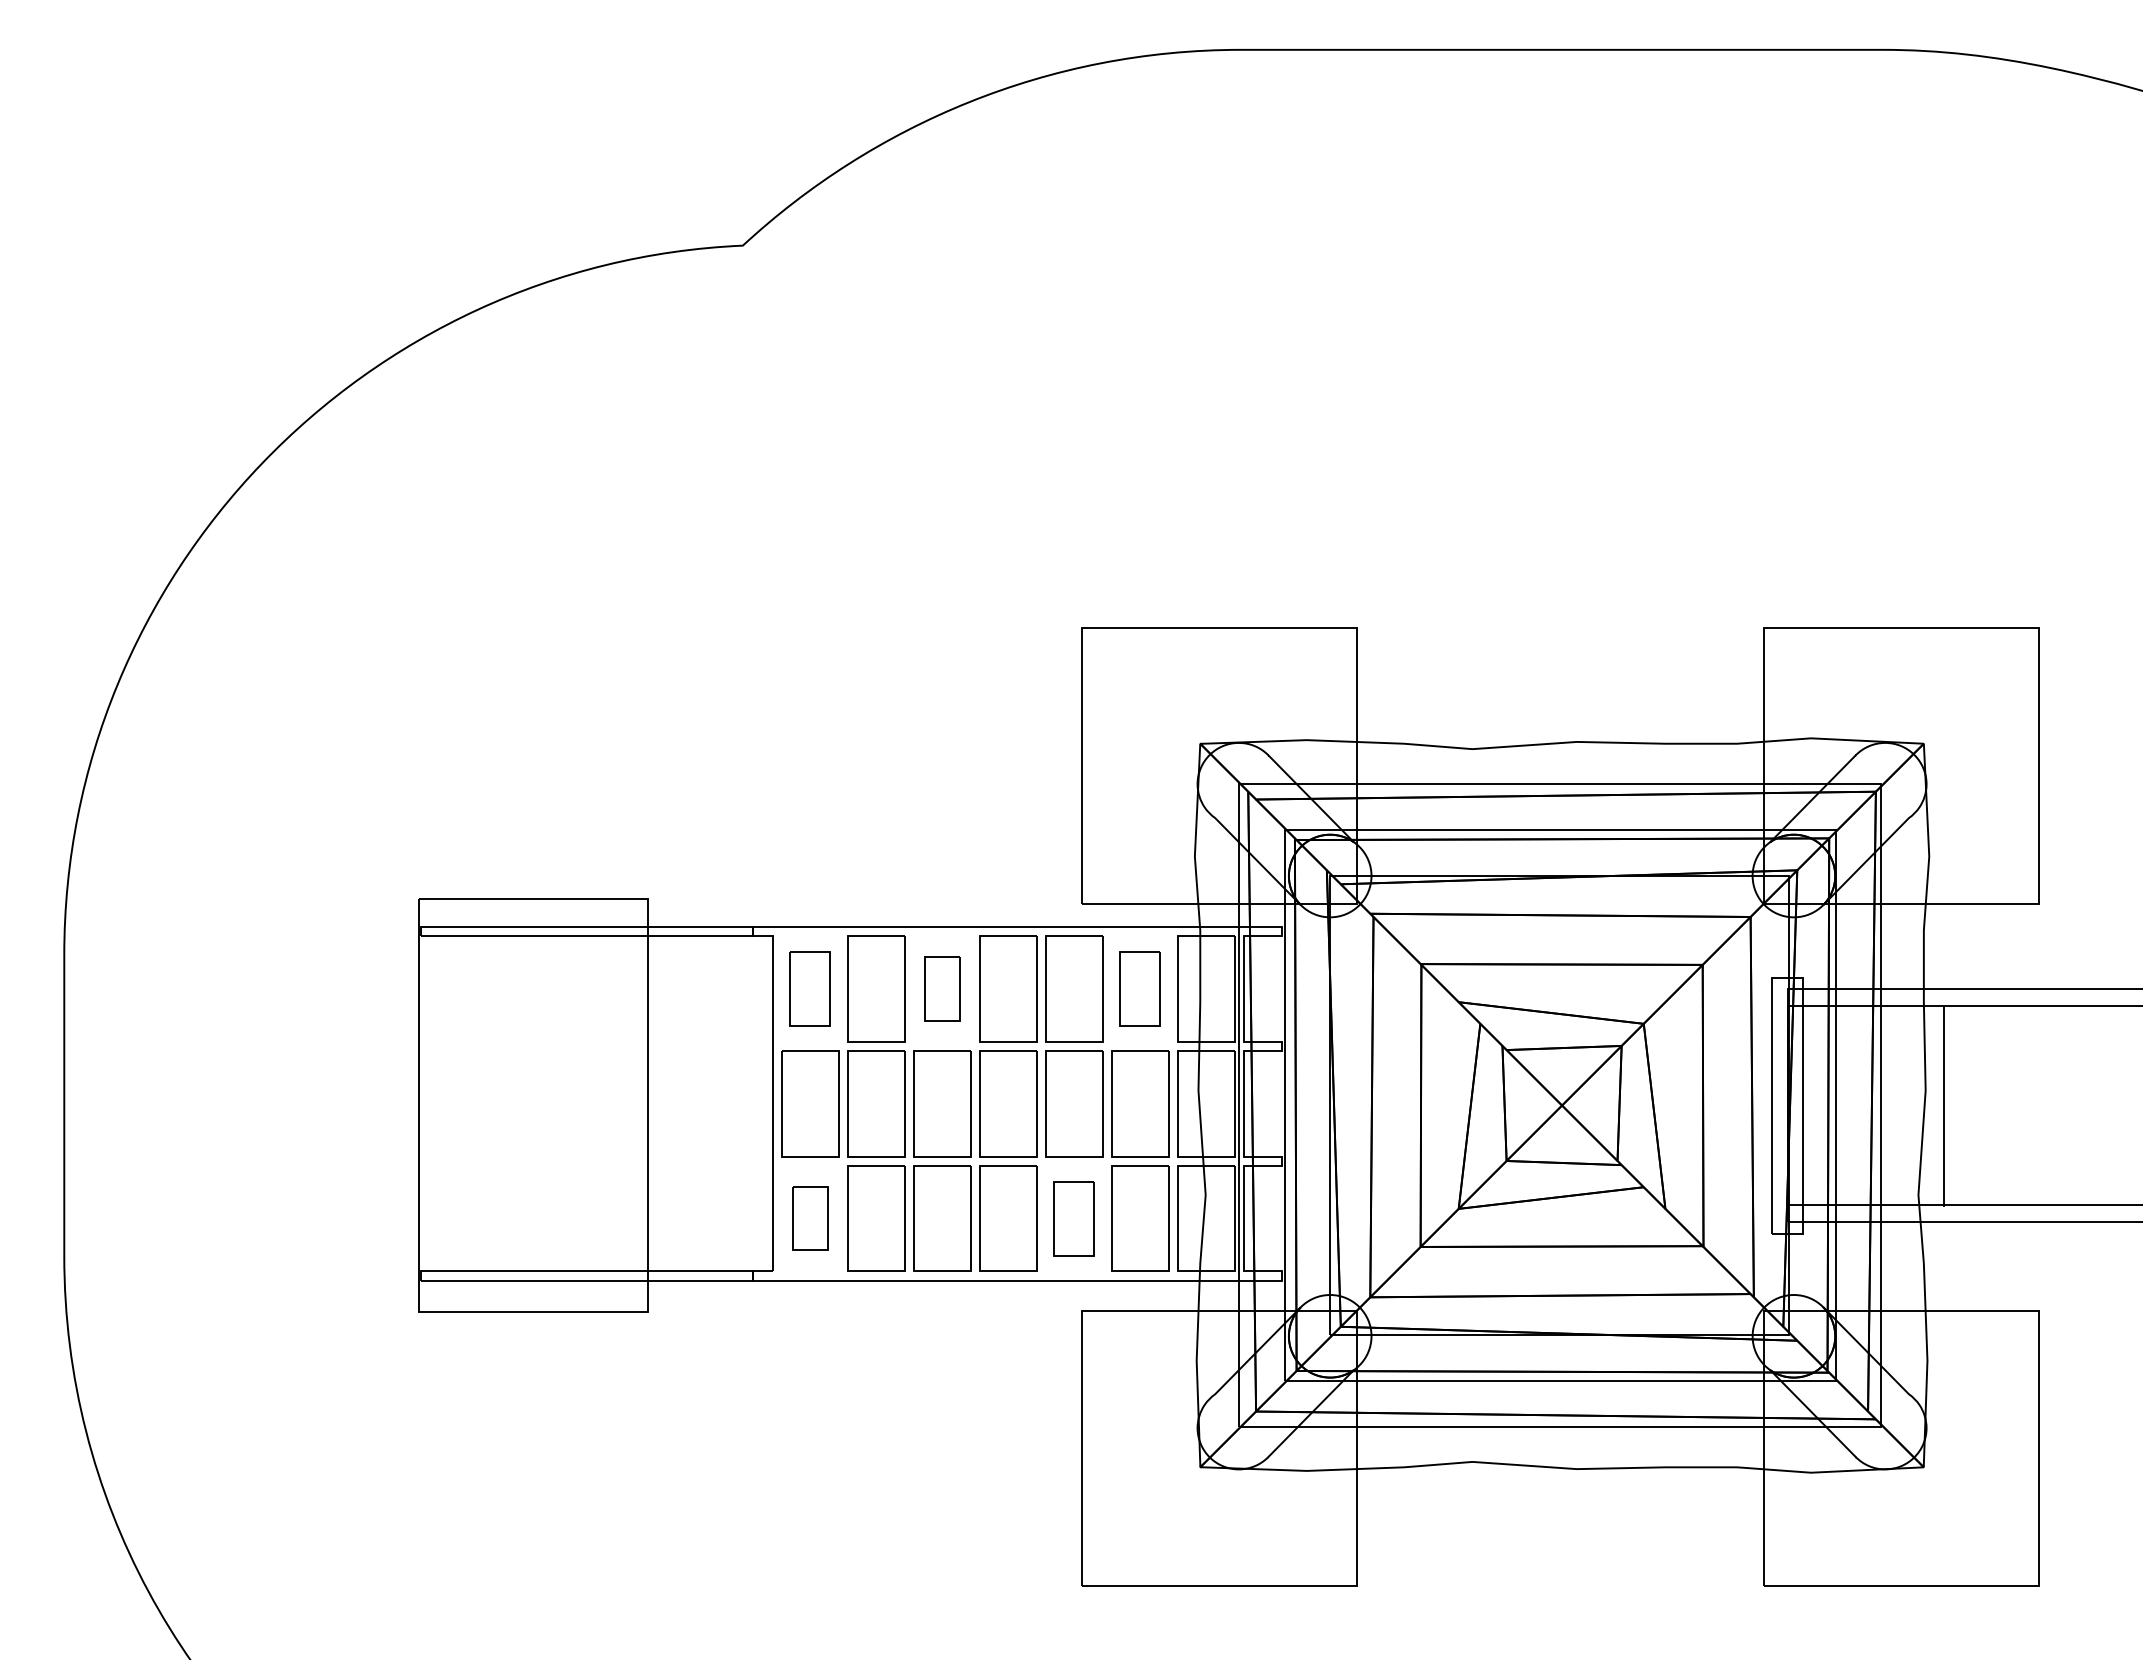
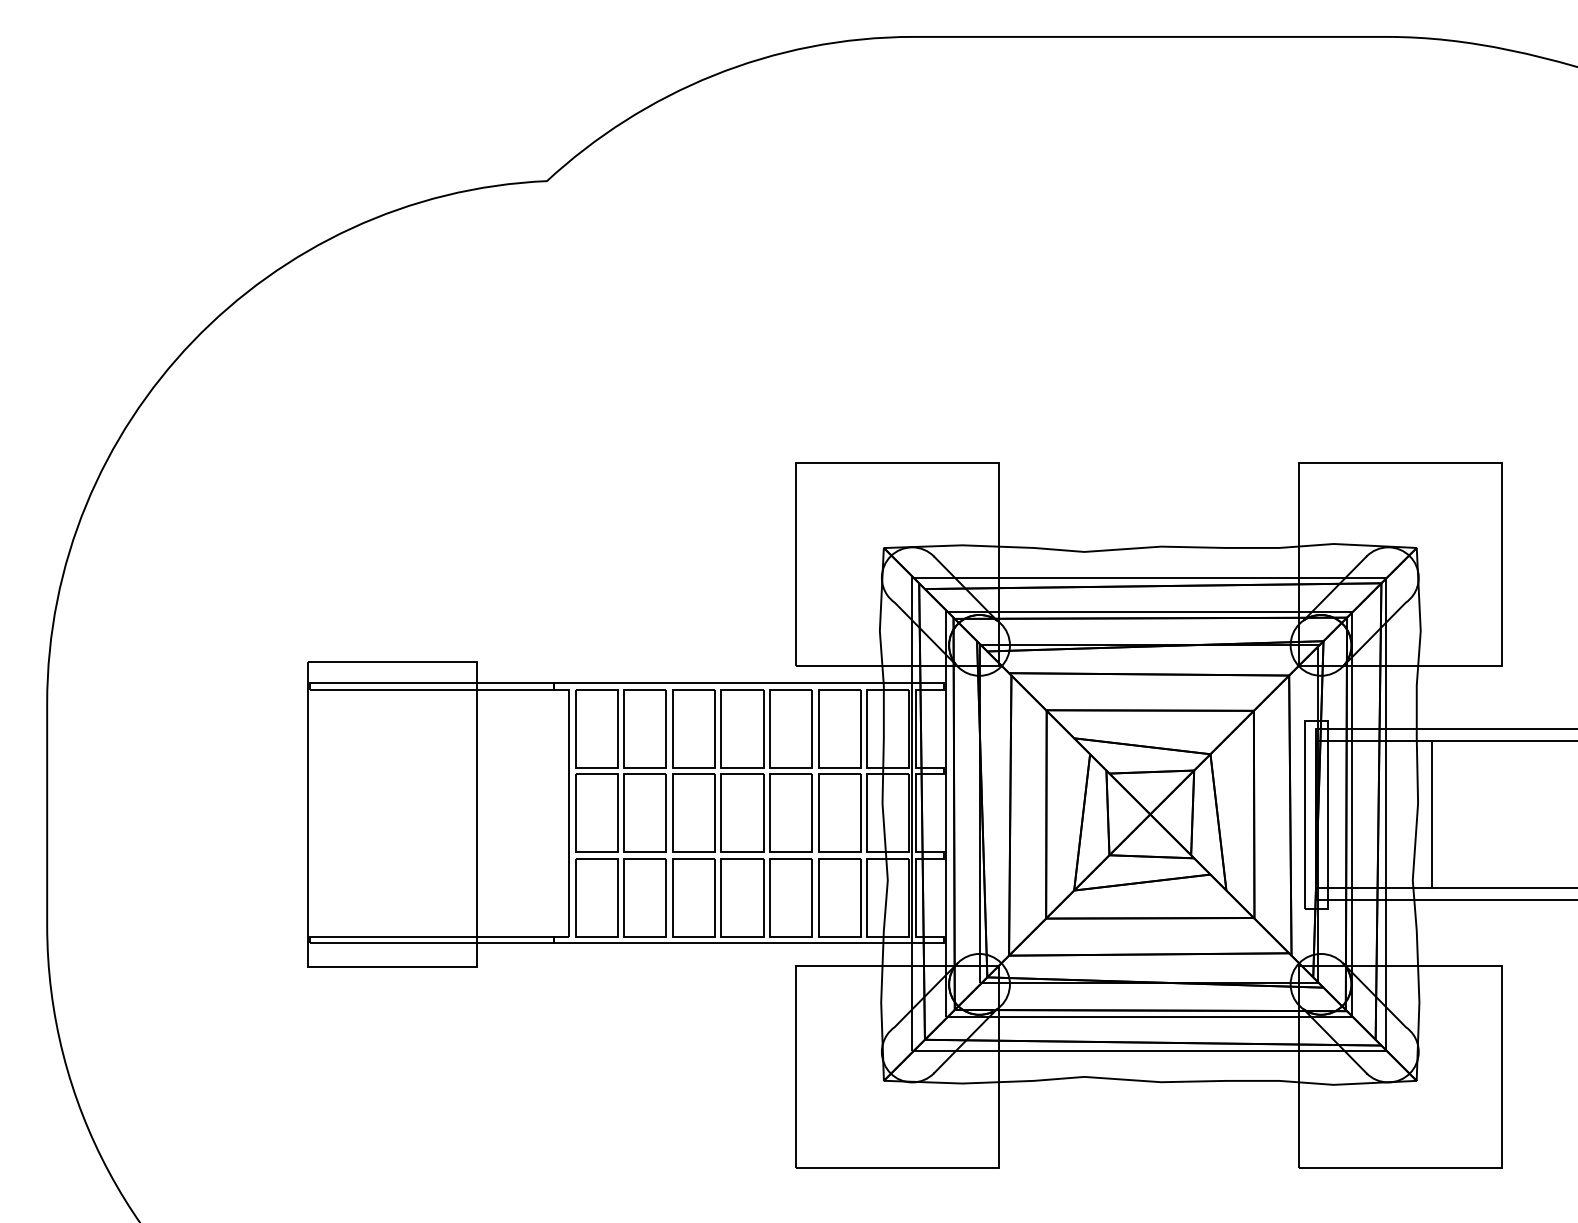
part: (810, 988) -> (596, 728), size x1.43
part: (942, 988) -> (693, 728), size x1.67
part: (1140, 988) -> (839, 728), size x1.43
part: (810, 1218) -> (596, 897), size x1.67
part: (1074, 1218) -> (791, 897), size x1.43

